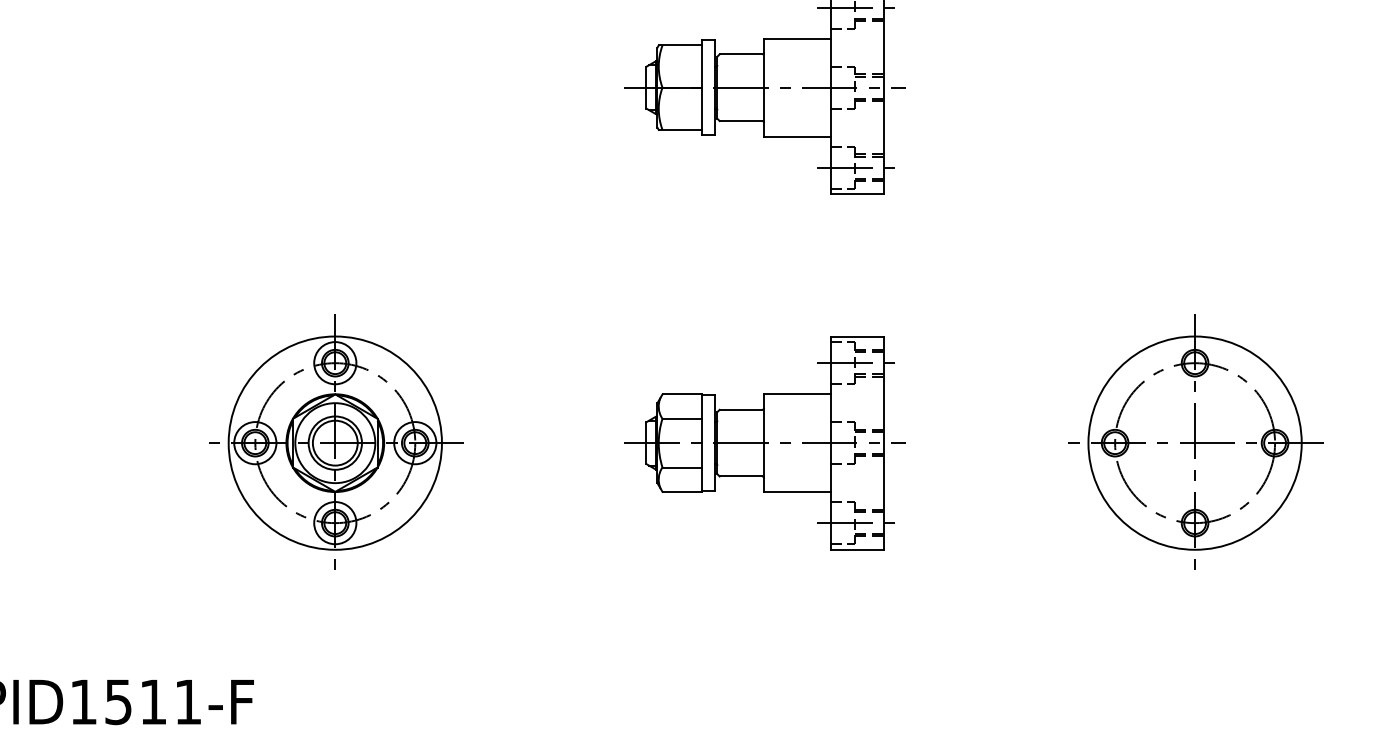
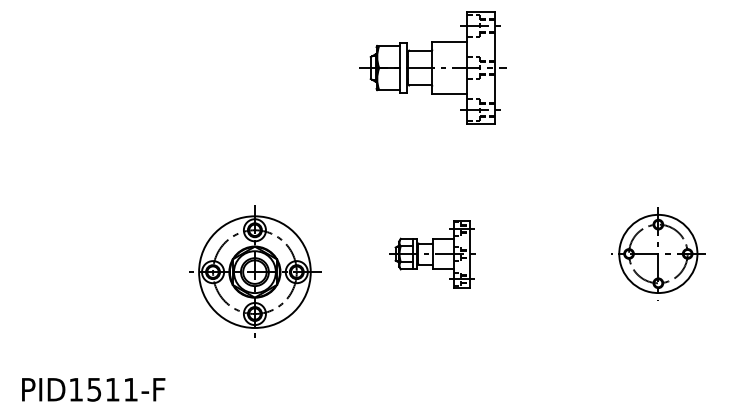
part: (336, 441) -> (255, 271), moved
part: (764, 441) -> (432, 253), size x0.6
part: (1195, 441) -> (658, 253), size x0.7

